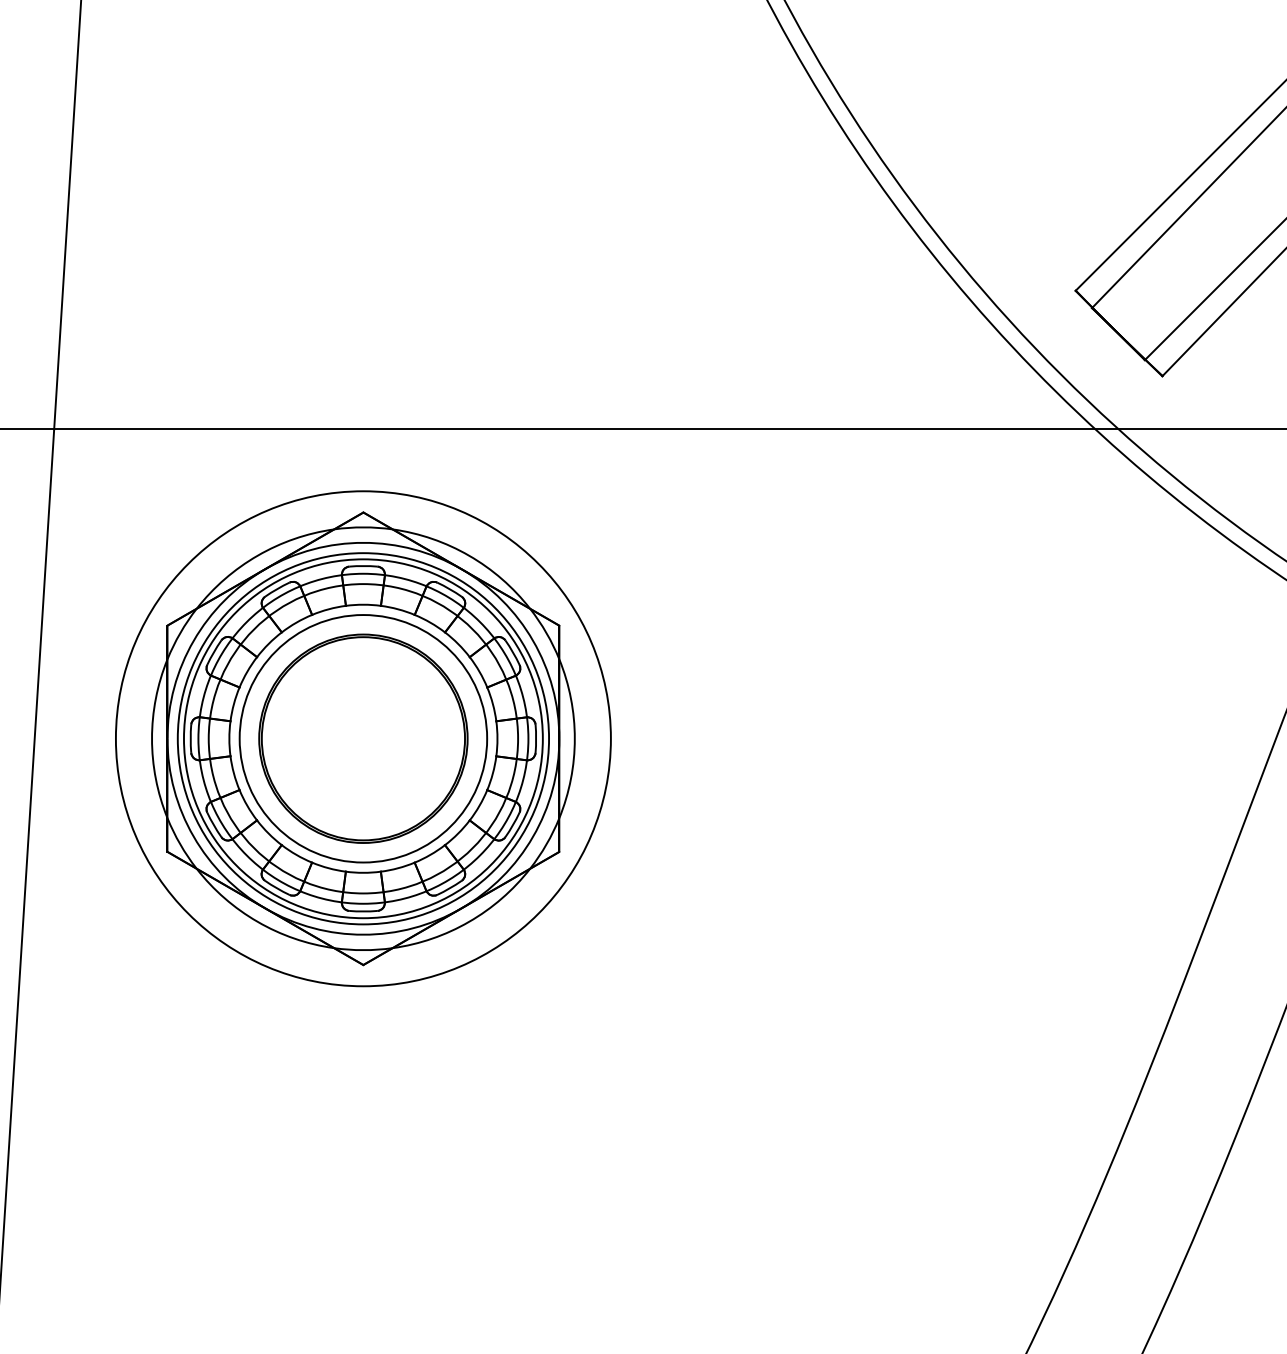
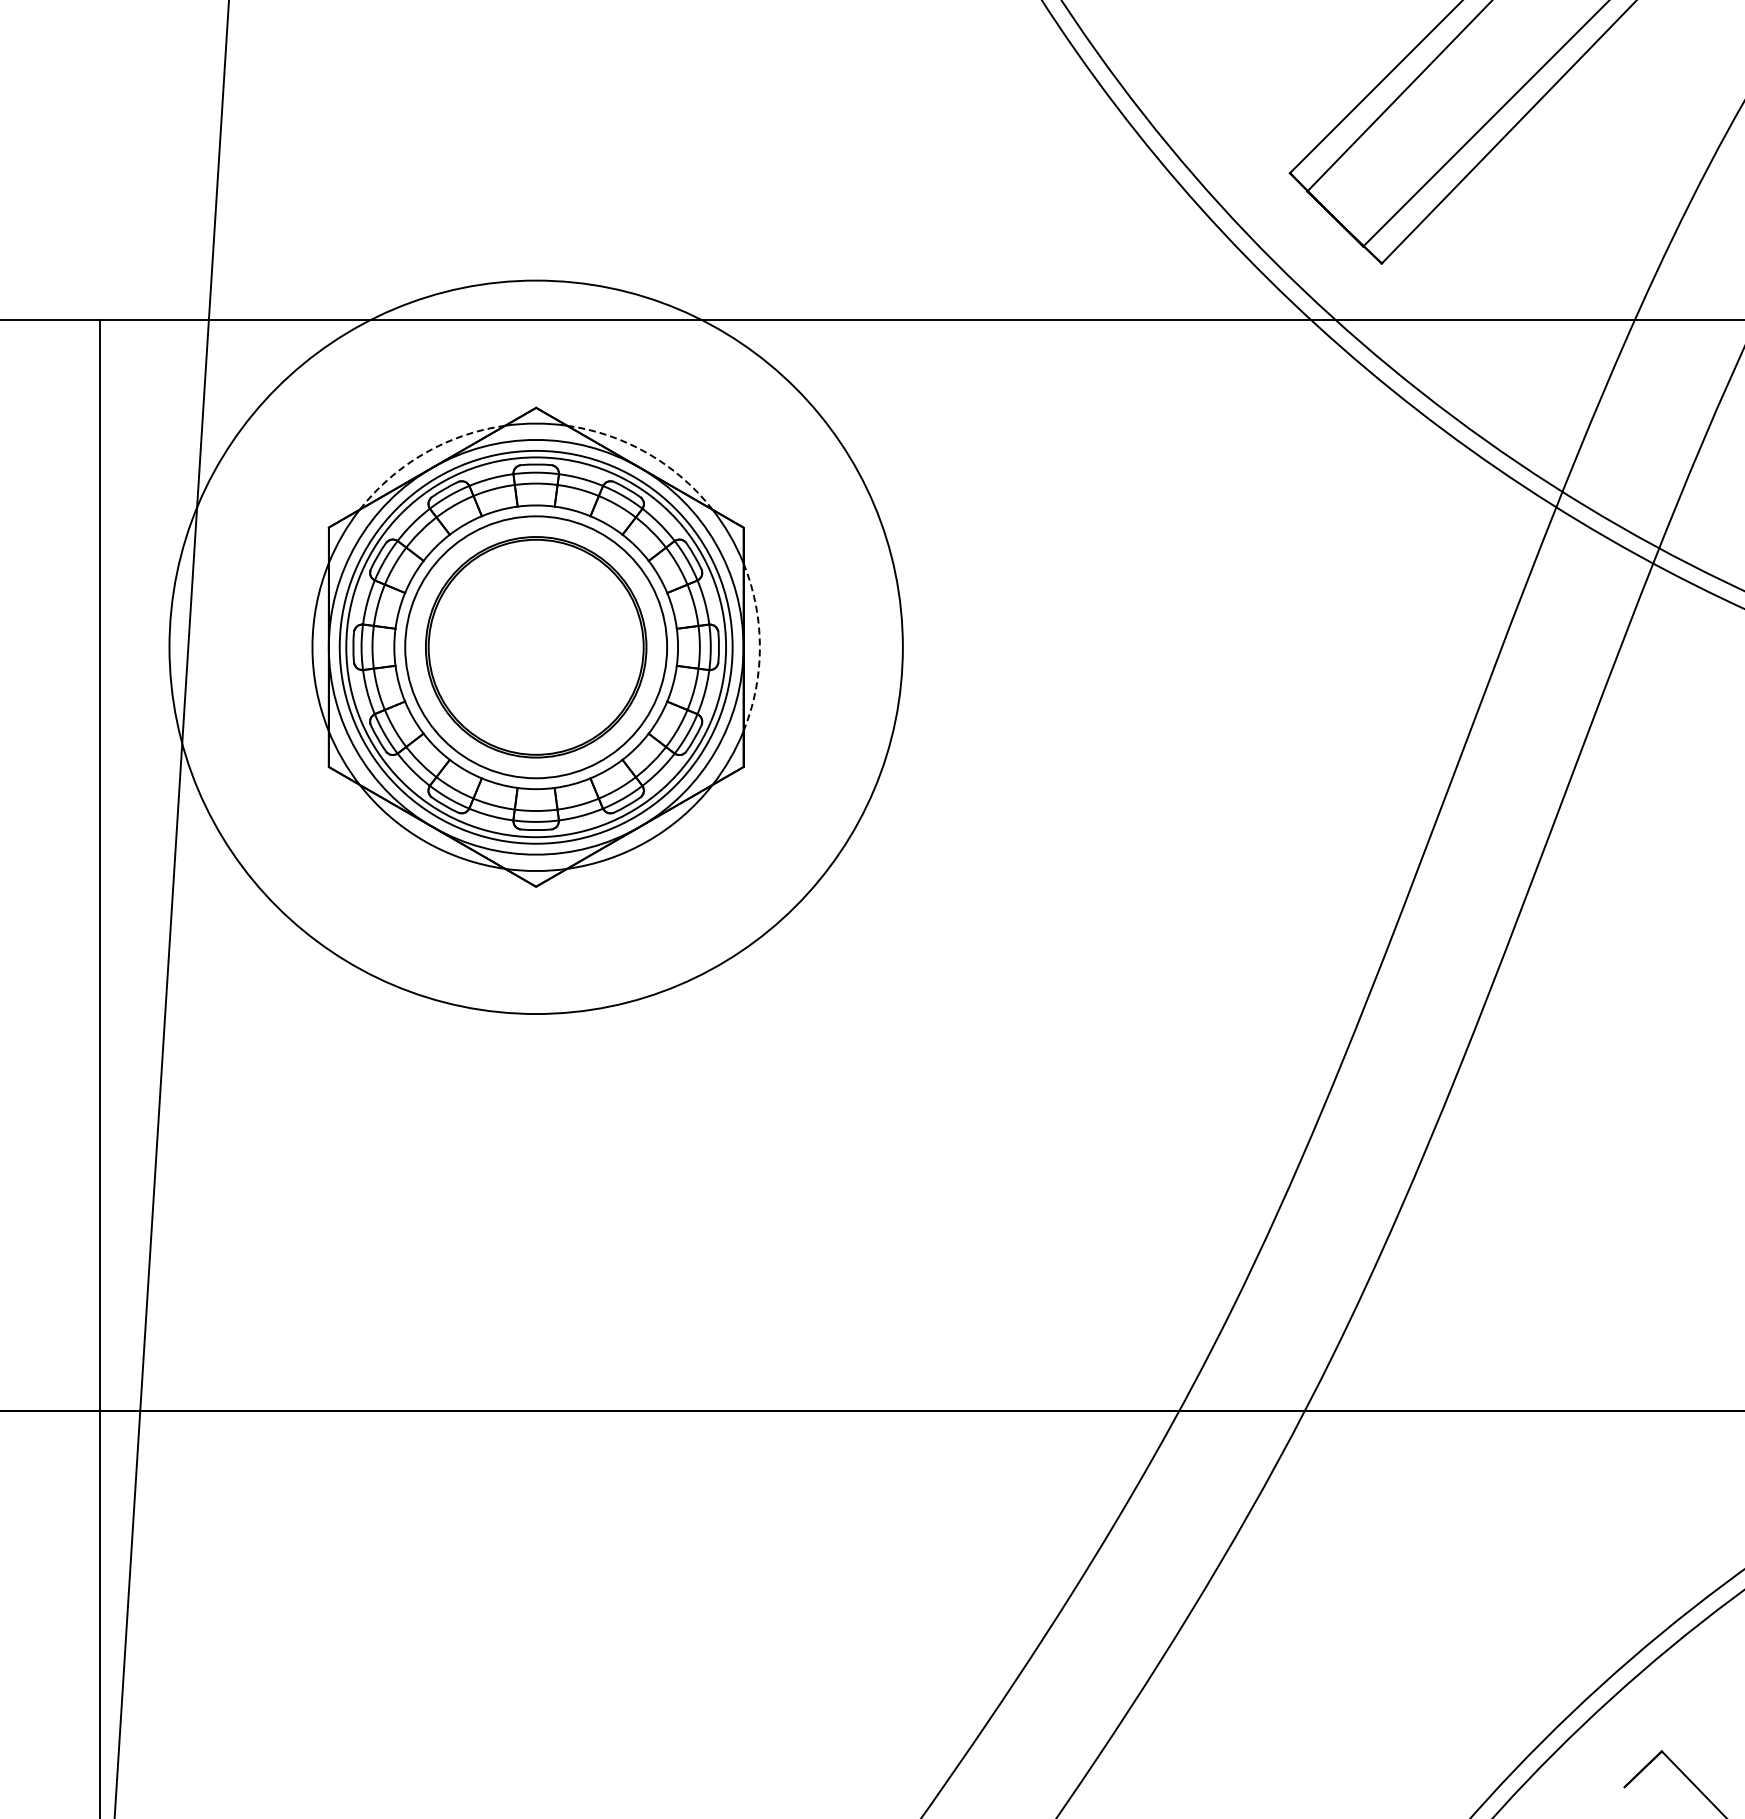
arc: (257, 555) -> (424, 453), solid -> dashed
arc: (469, 555) -> (648, 453), solid -> dashed
circle: (363, 738) -> (536, 647), size x1.4
arc: (574, 738) -> (759, 647), solid -> dashed

